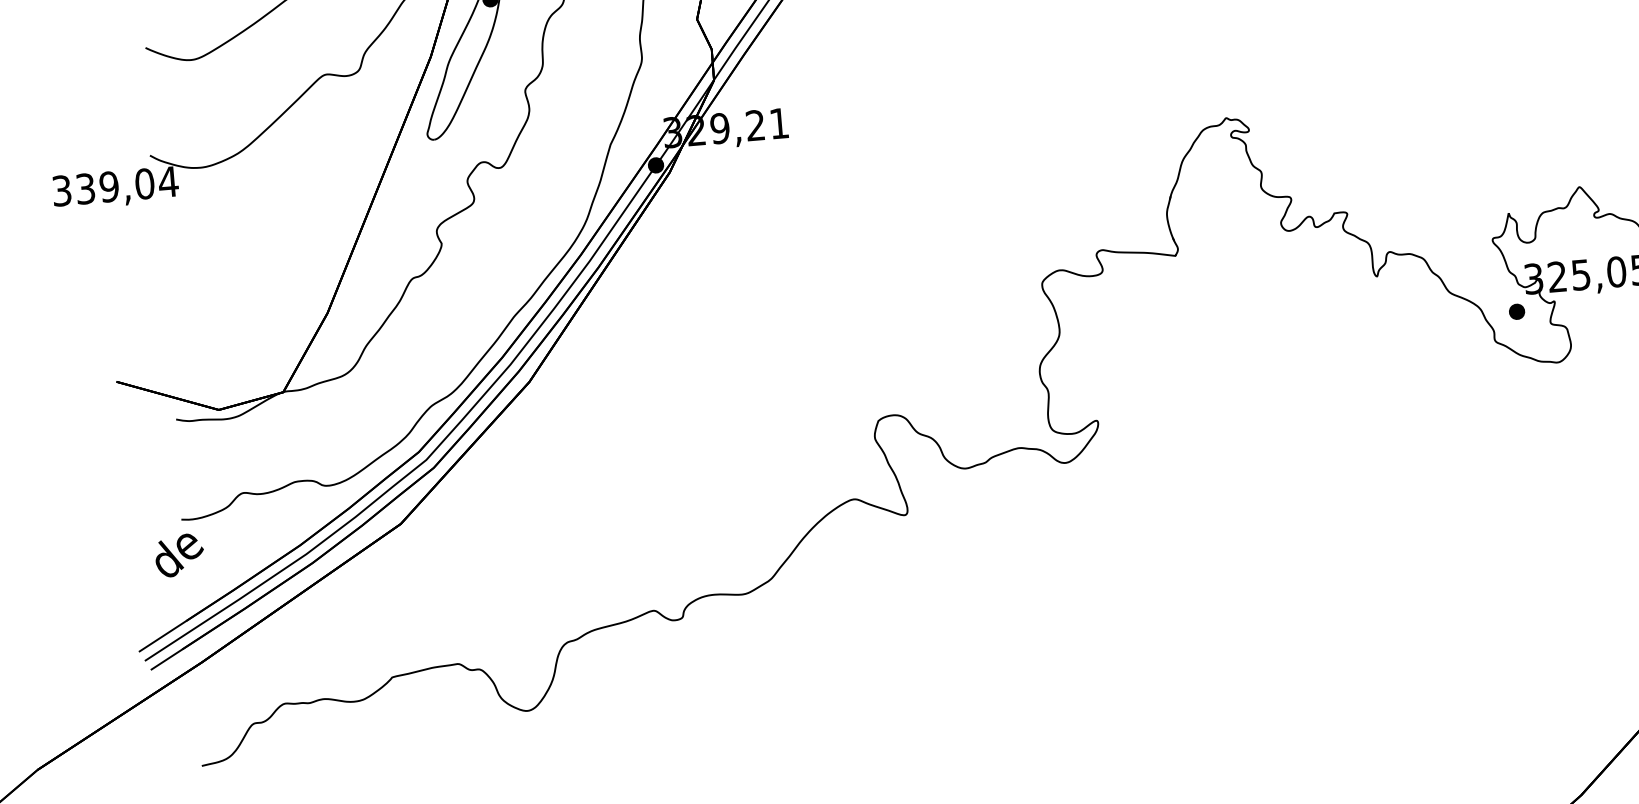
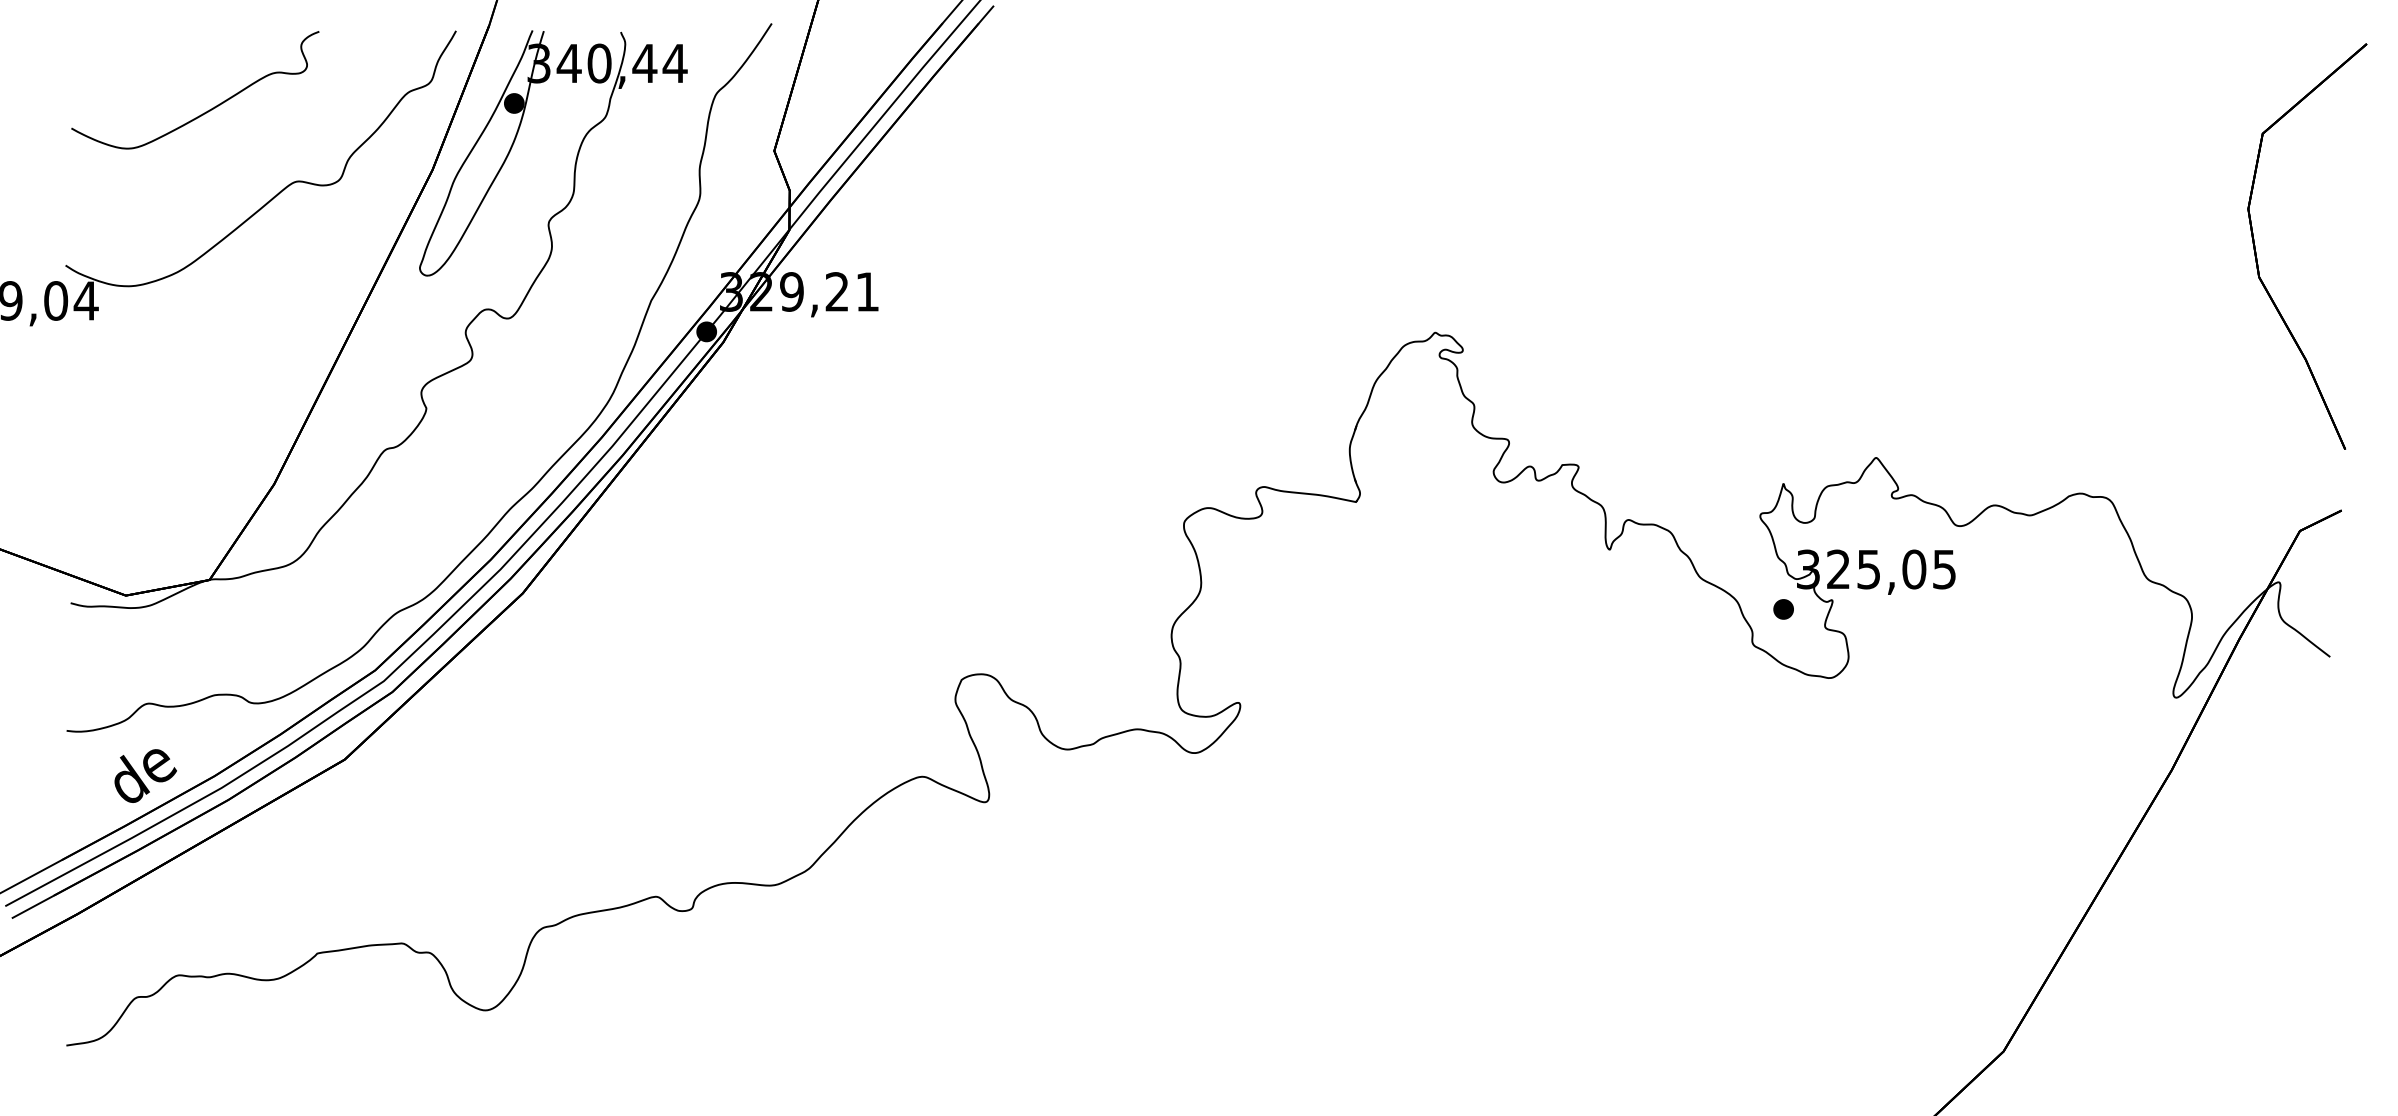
text: (179, 555) -> (145, 775), moved

